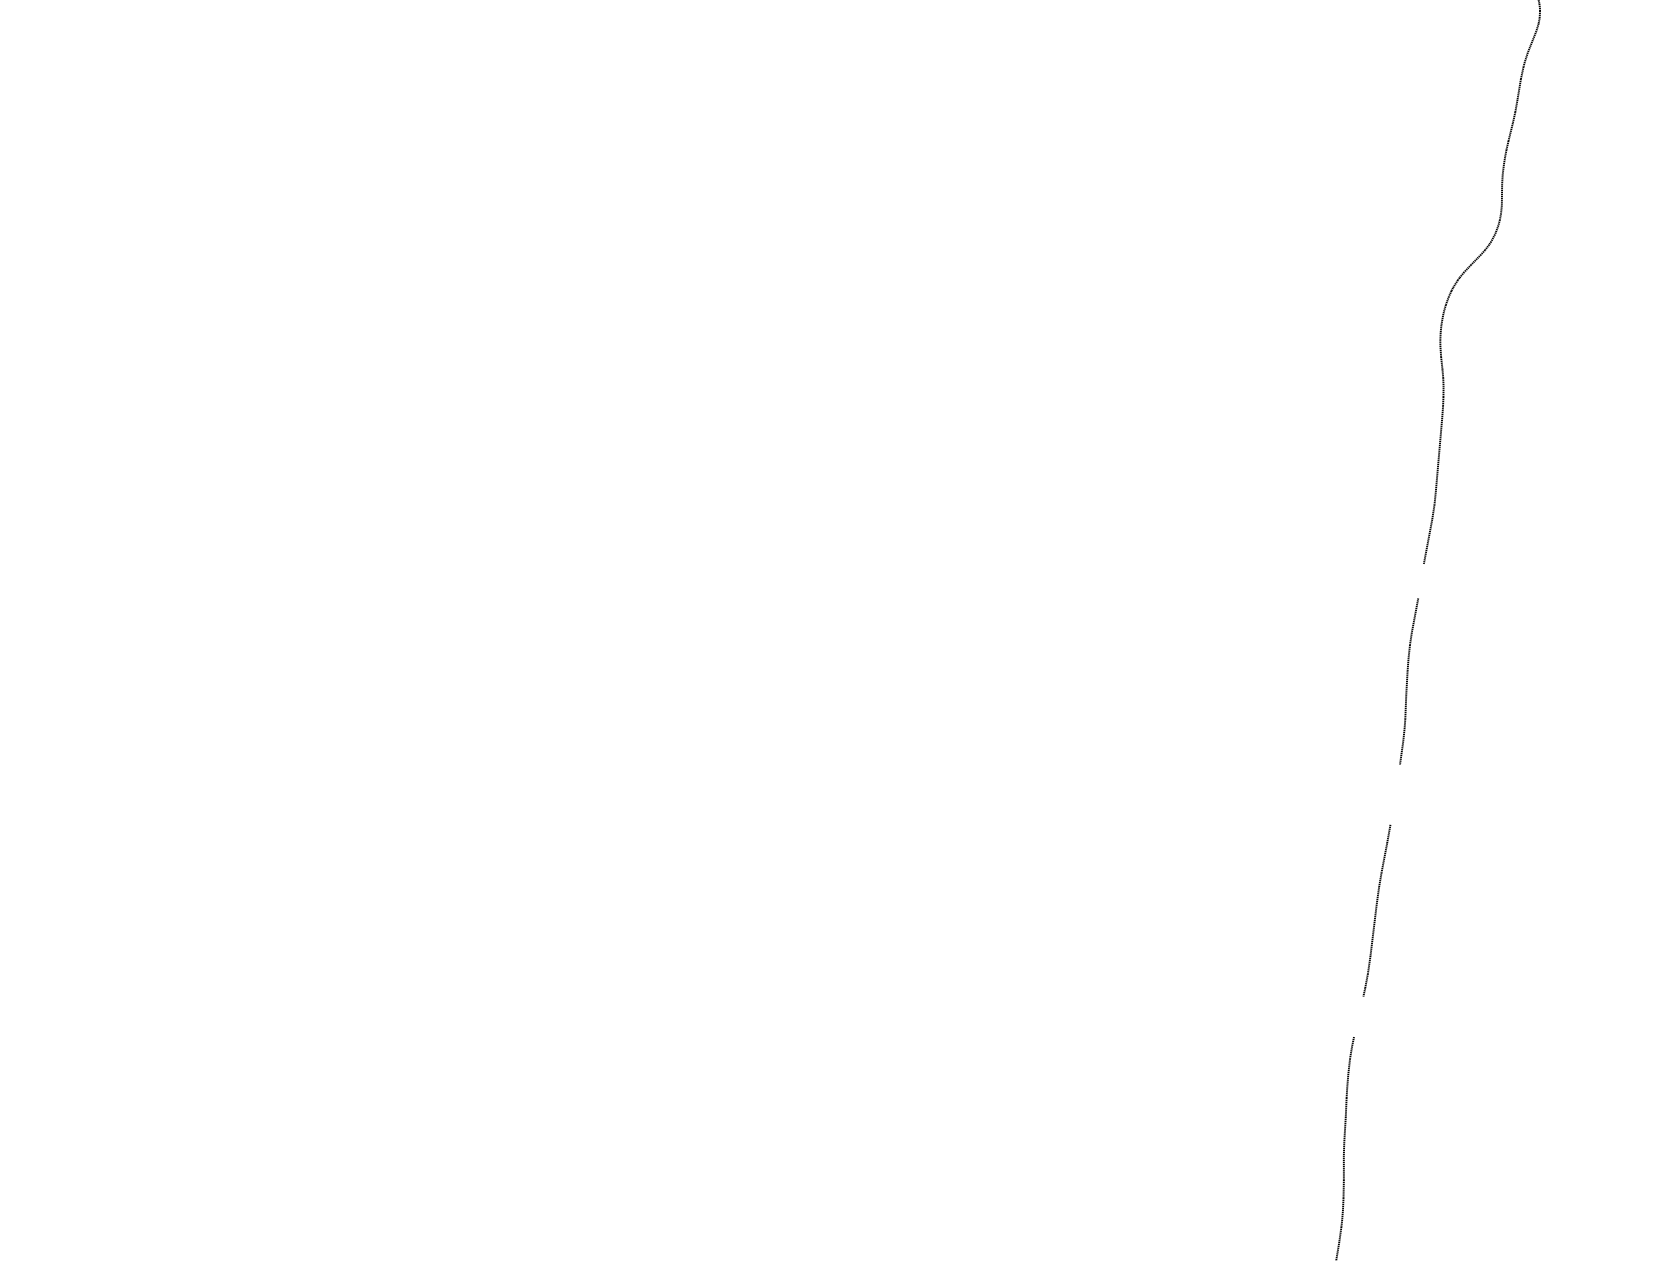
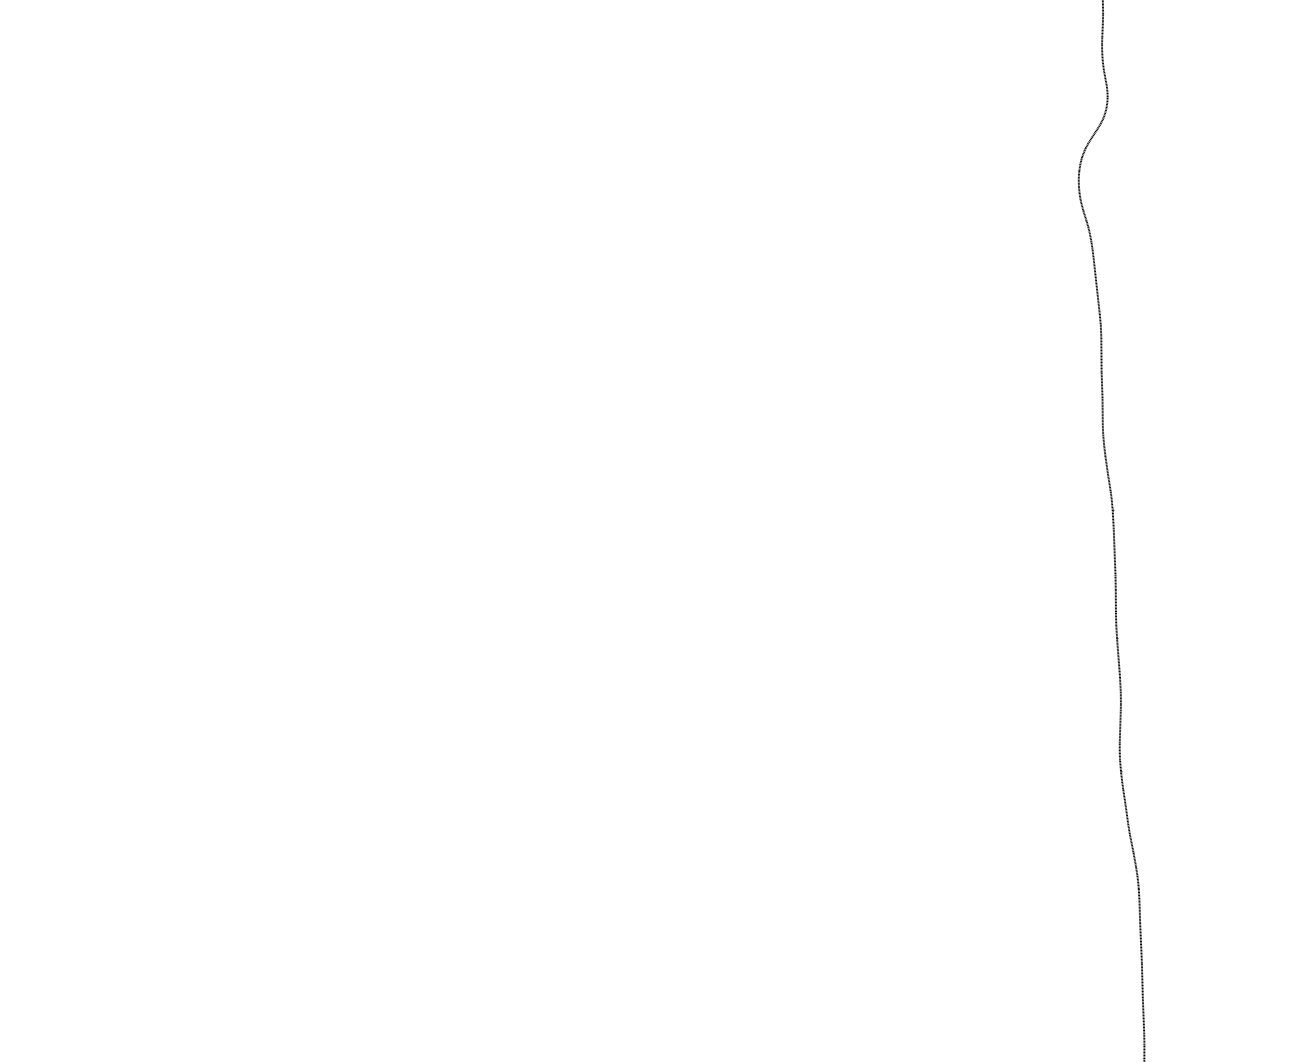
line: (1420, 580) -> (1101, 384), added
line: (1395, 794) -> (1114, 551), added
line: (1357, 1016) -> (1119, 726), added

